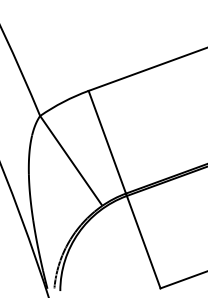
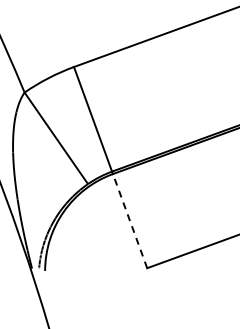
line: (143, 241) -> (129, 220), solid -> dashed

